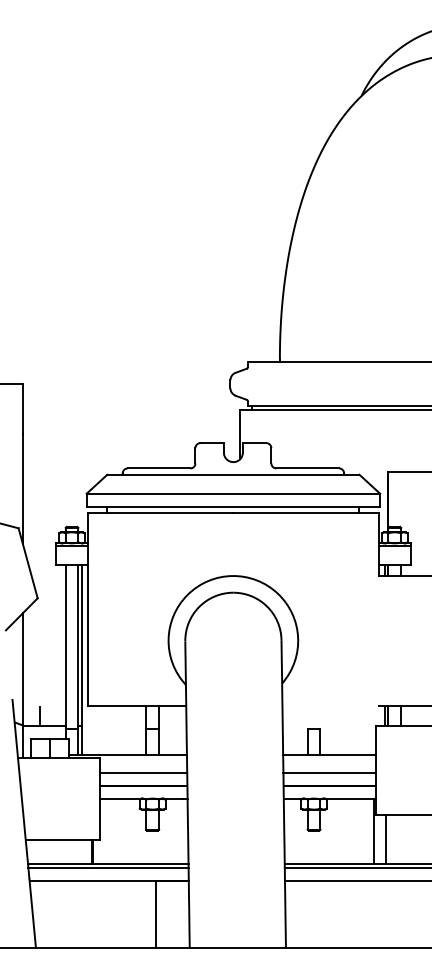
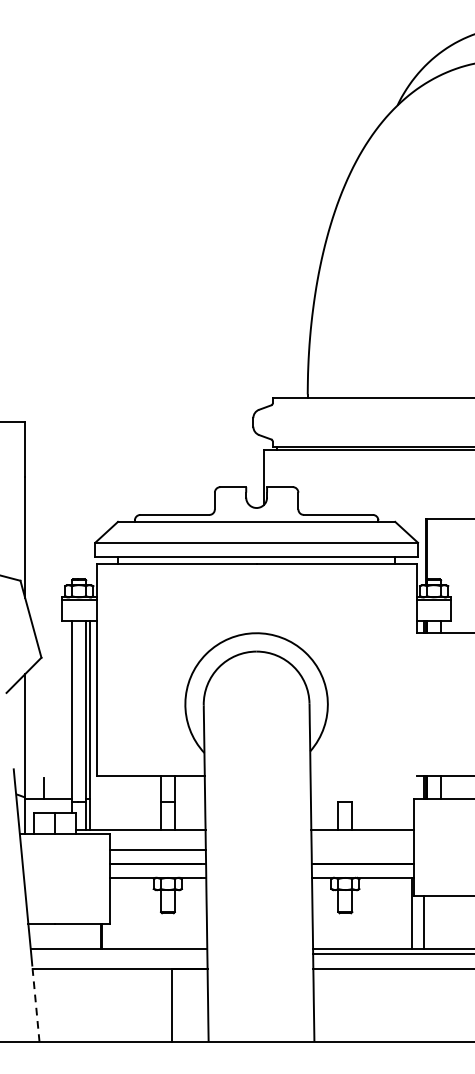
line: (329, 773) -> (362, 850), removed
line: (108, 868) -> (119, 954), removed
line: (32, 912) -> (35, 1003), solid -> dashed

